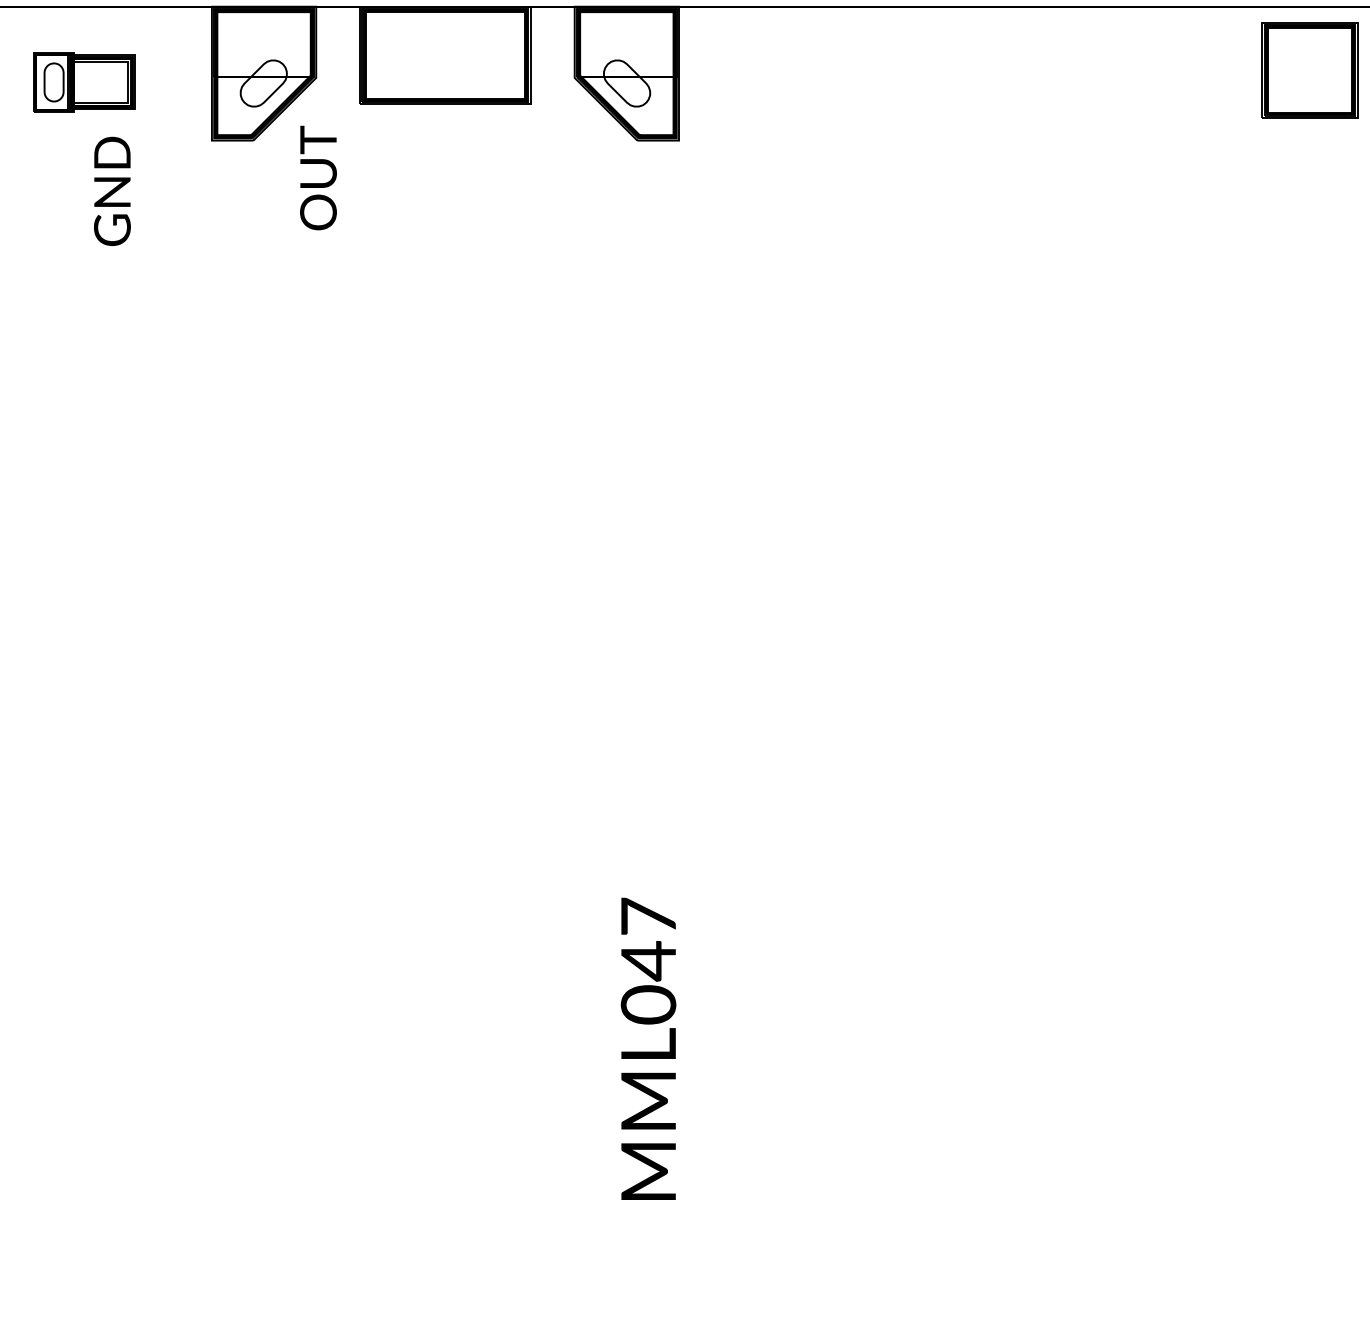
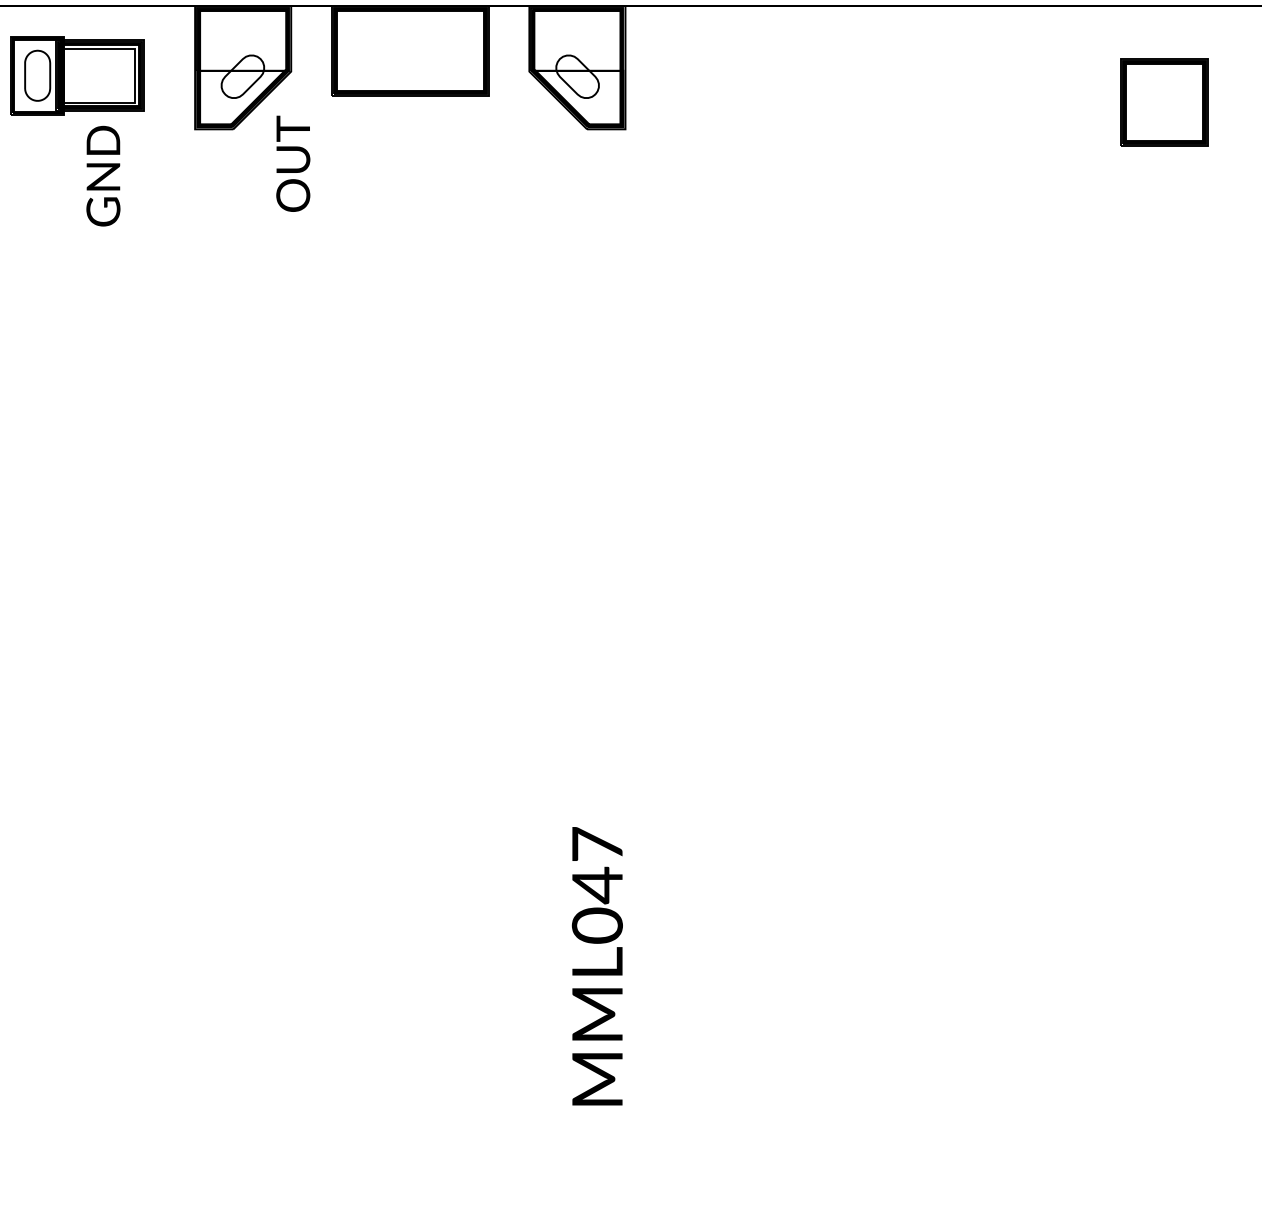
part: (1309, 70) -> (1164, 102), moved
part: (84, 82) -> (77, 75), size x1.43

